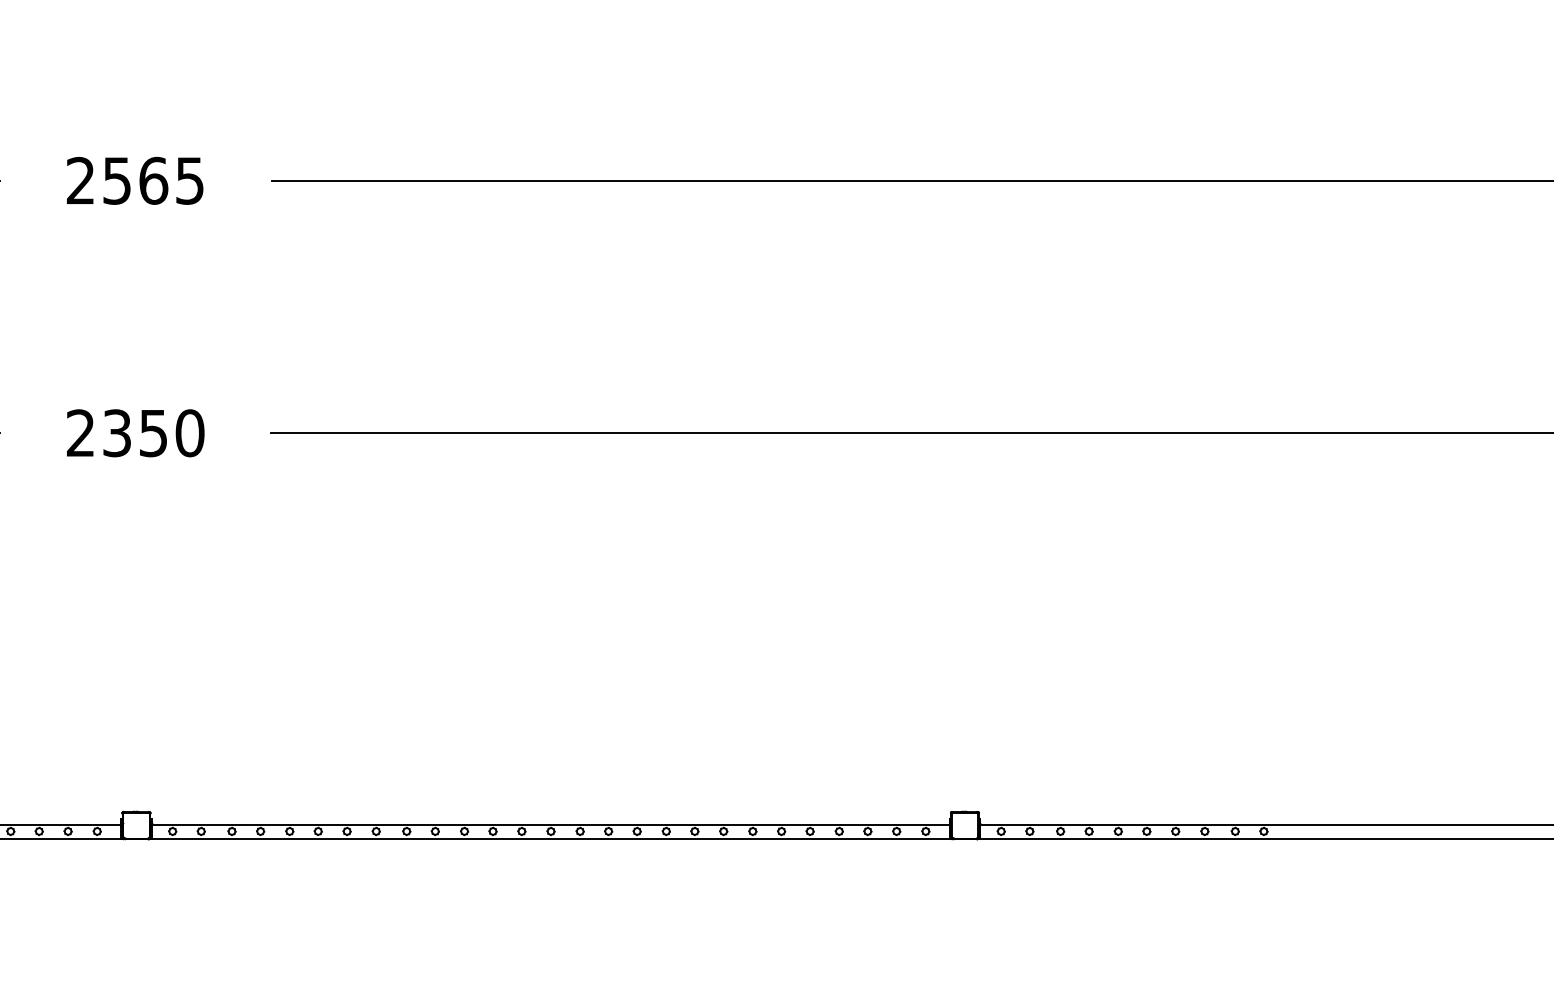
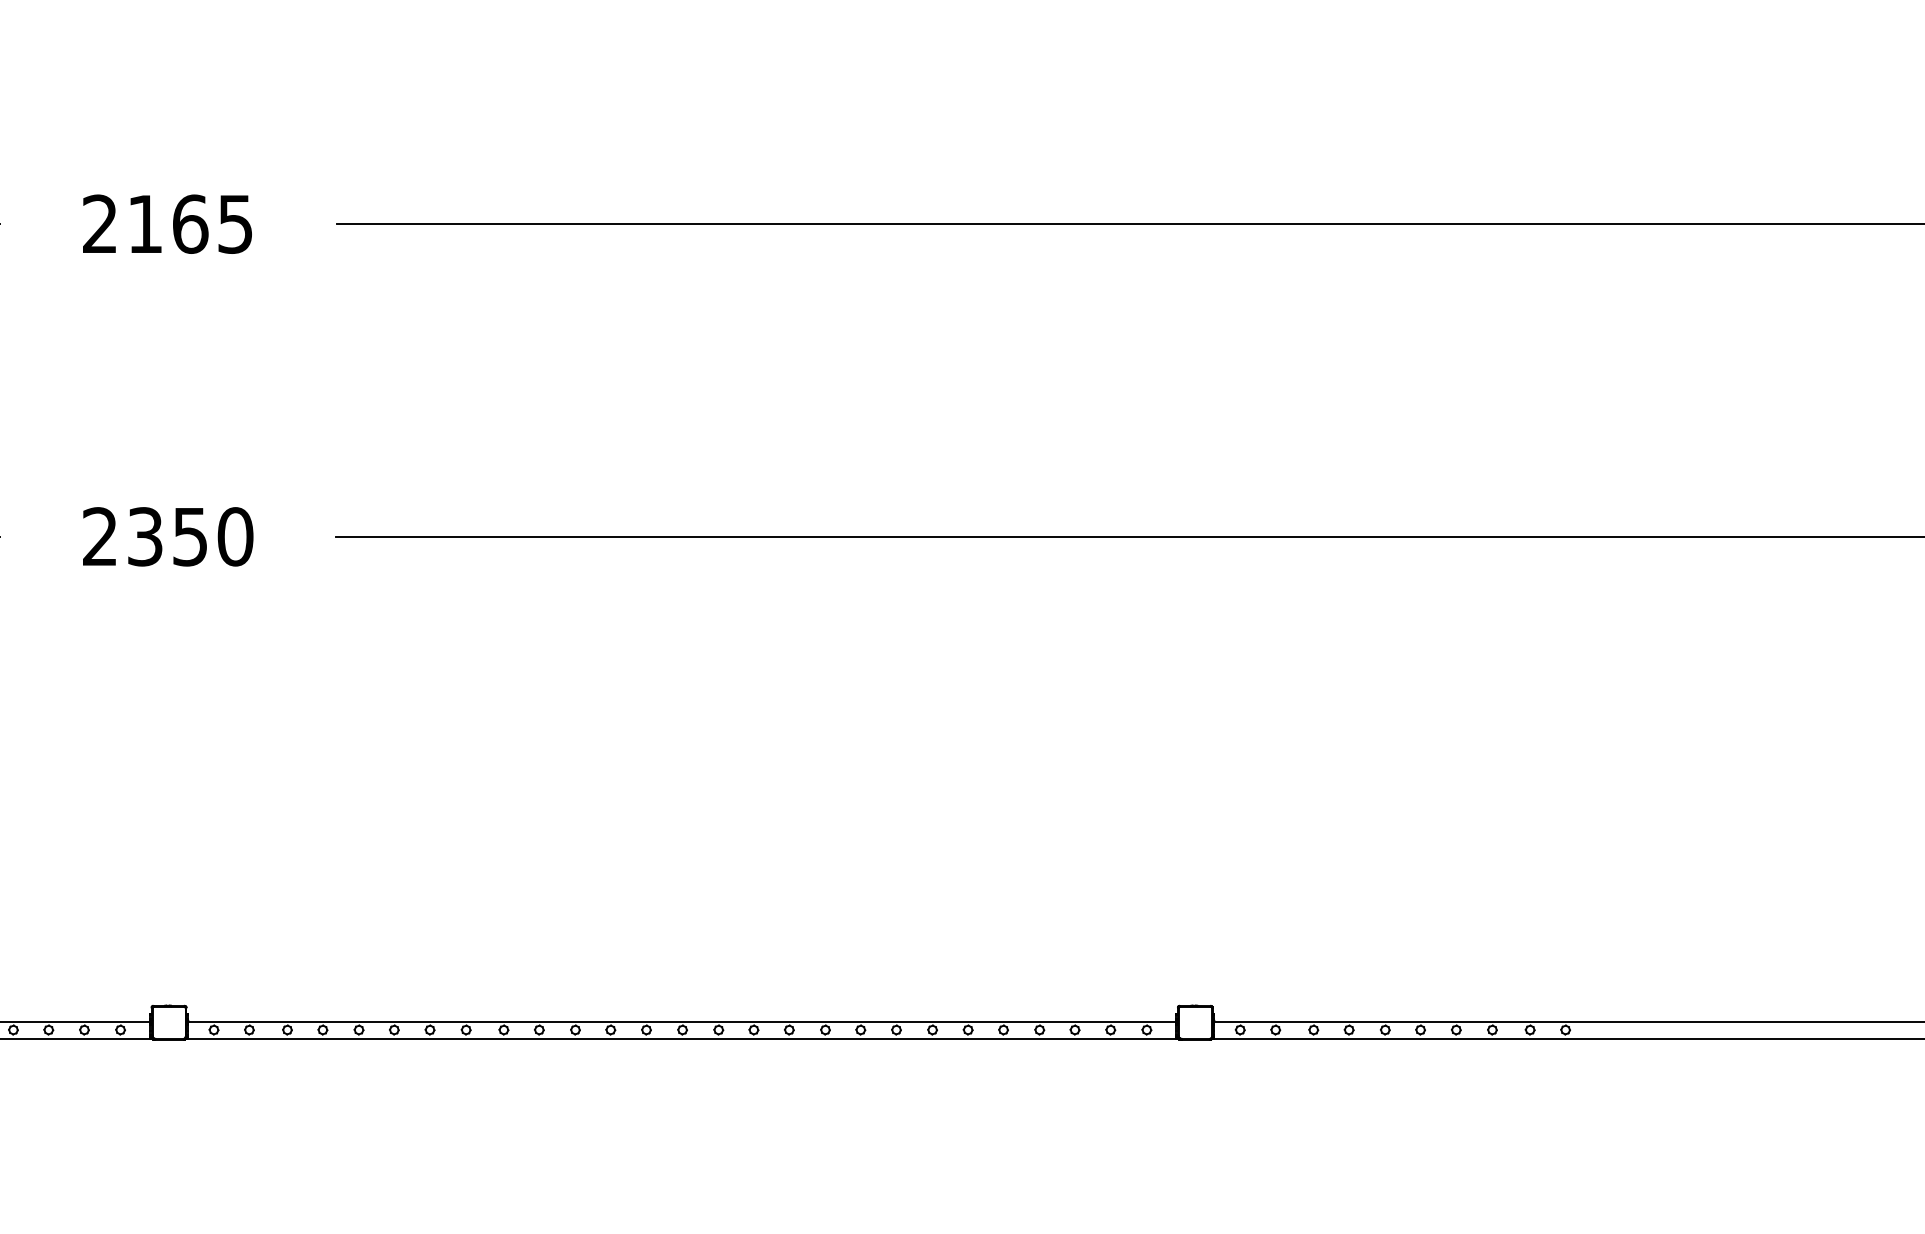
text: (116, 180) -> (144, 223), 2565 -> 2165

